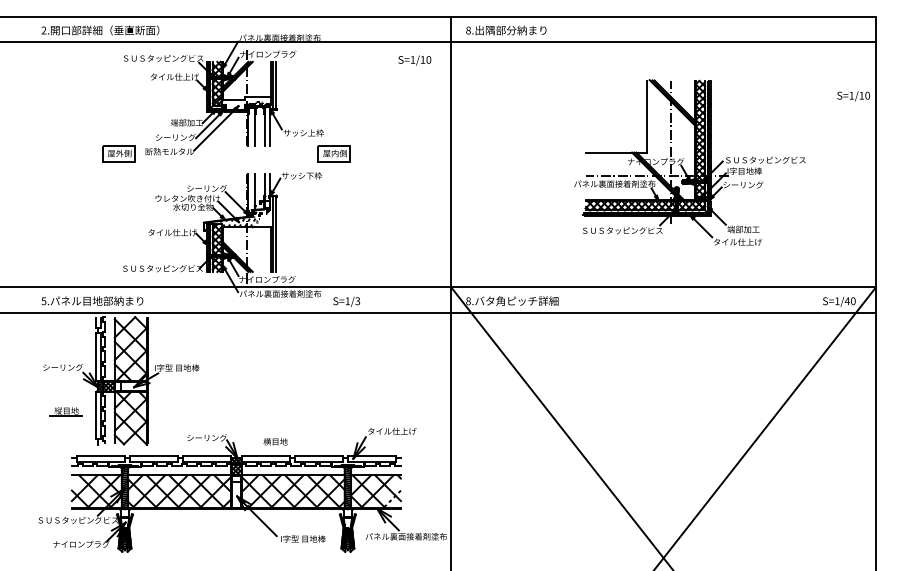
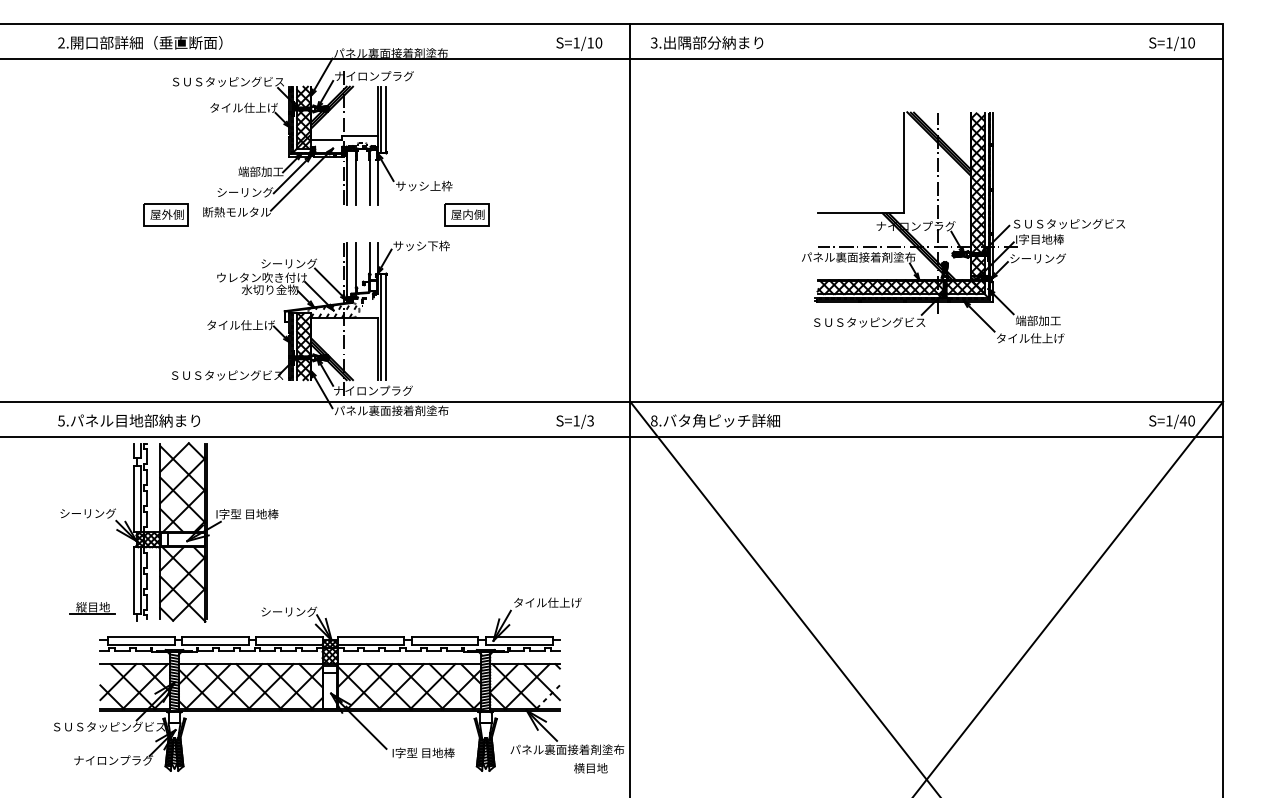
text: (467, 30) -> (653, 42), 8. -> 3.
text: (414, 60) -> (579, 43), moved
text: (853, 96) -> (1171, 43), moved
text: (346, 301) -> (574, 421), moved
part: (66, 411) -> (92, 608), moved
text: (275, 441) -> (590, 768), moved

